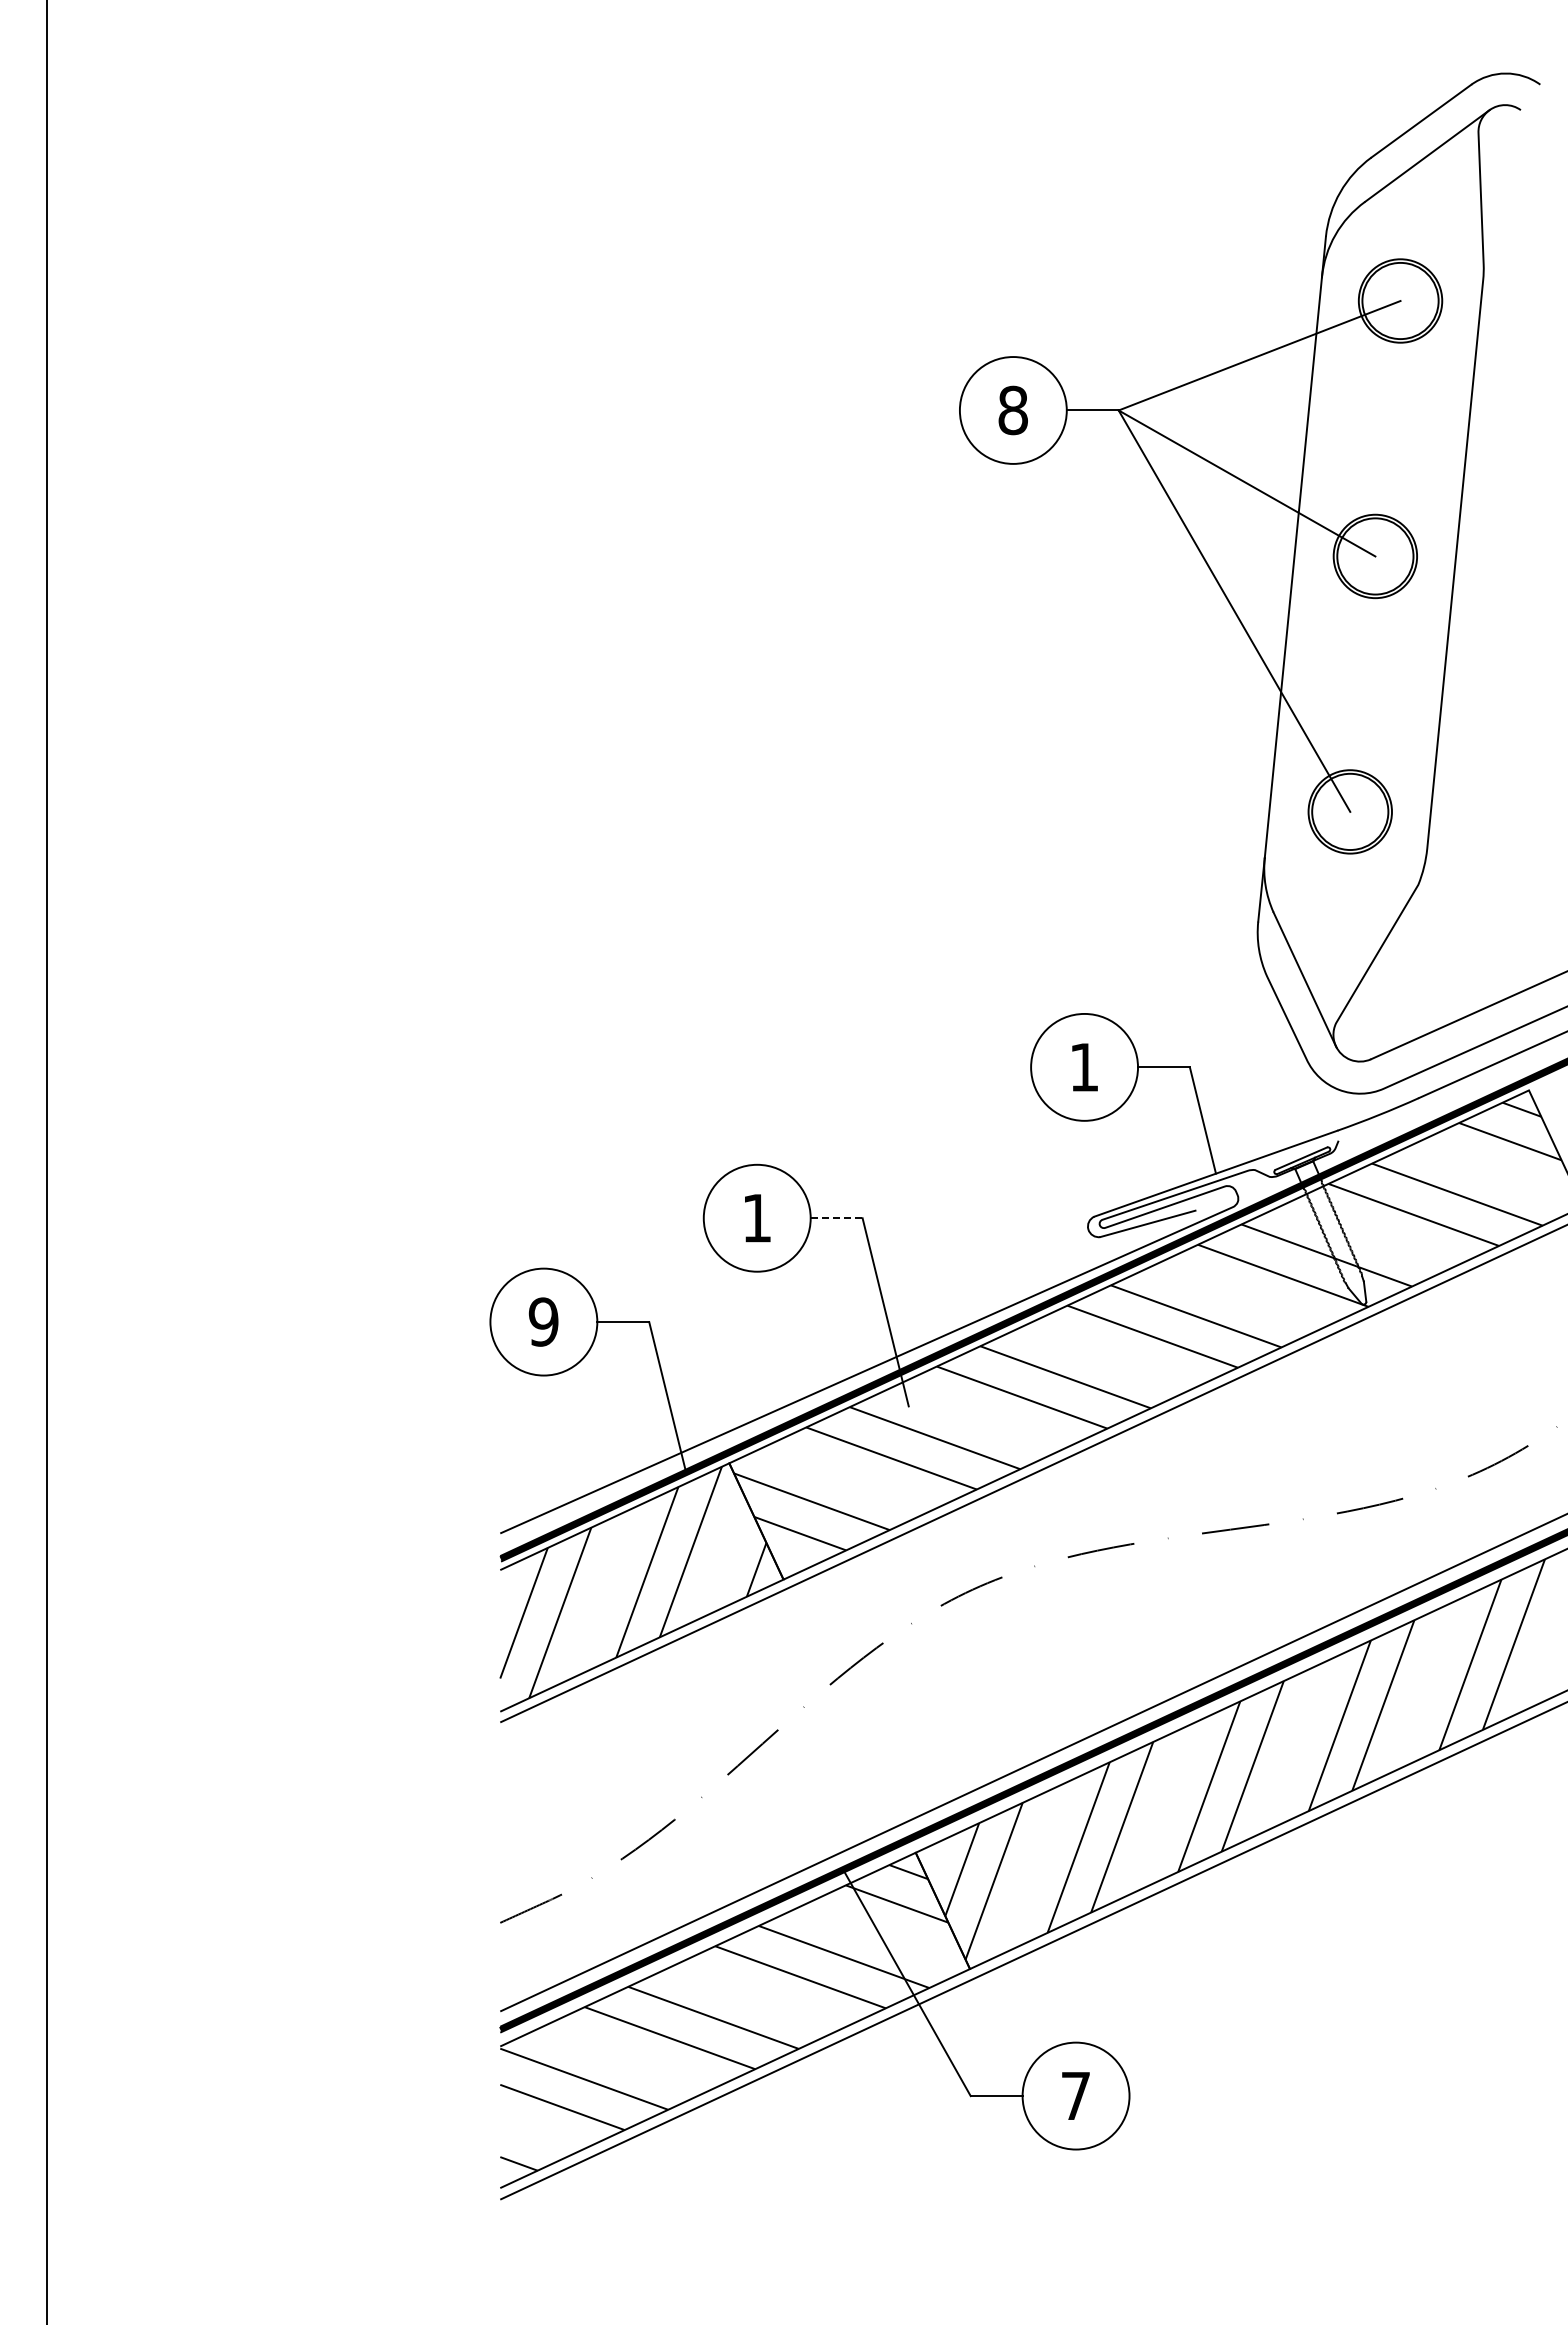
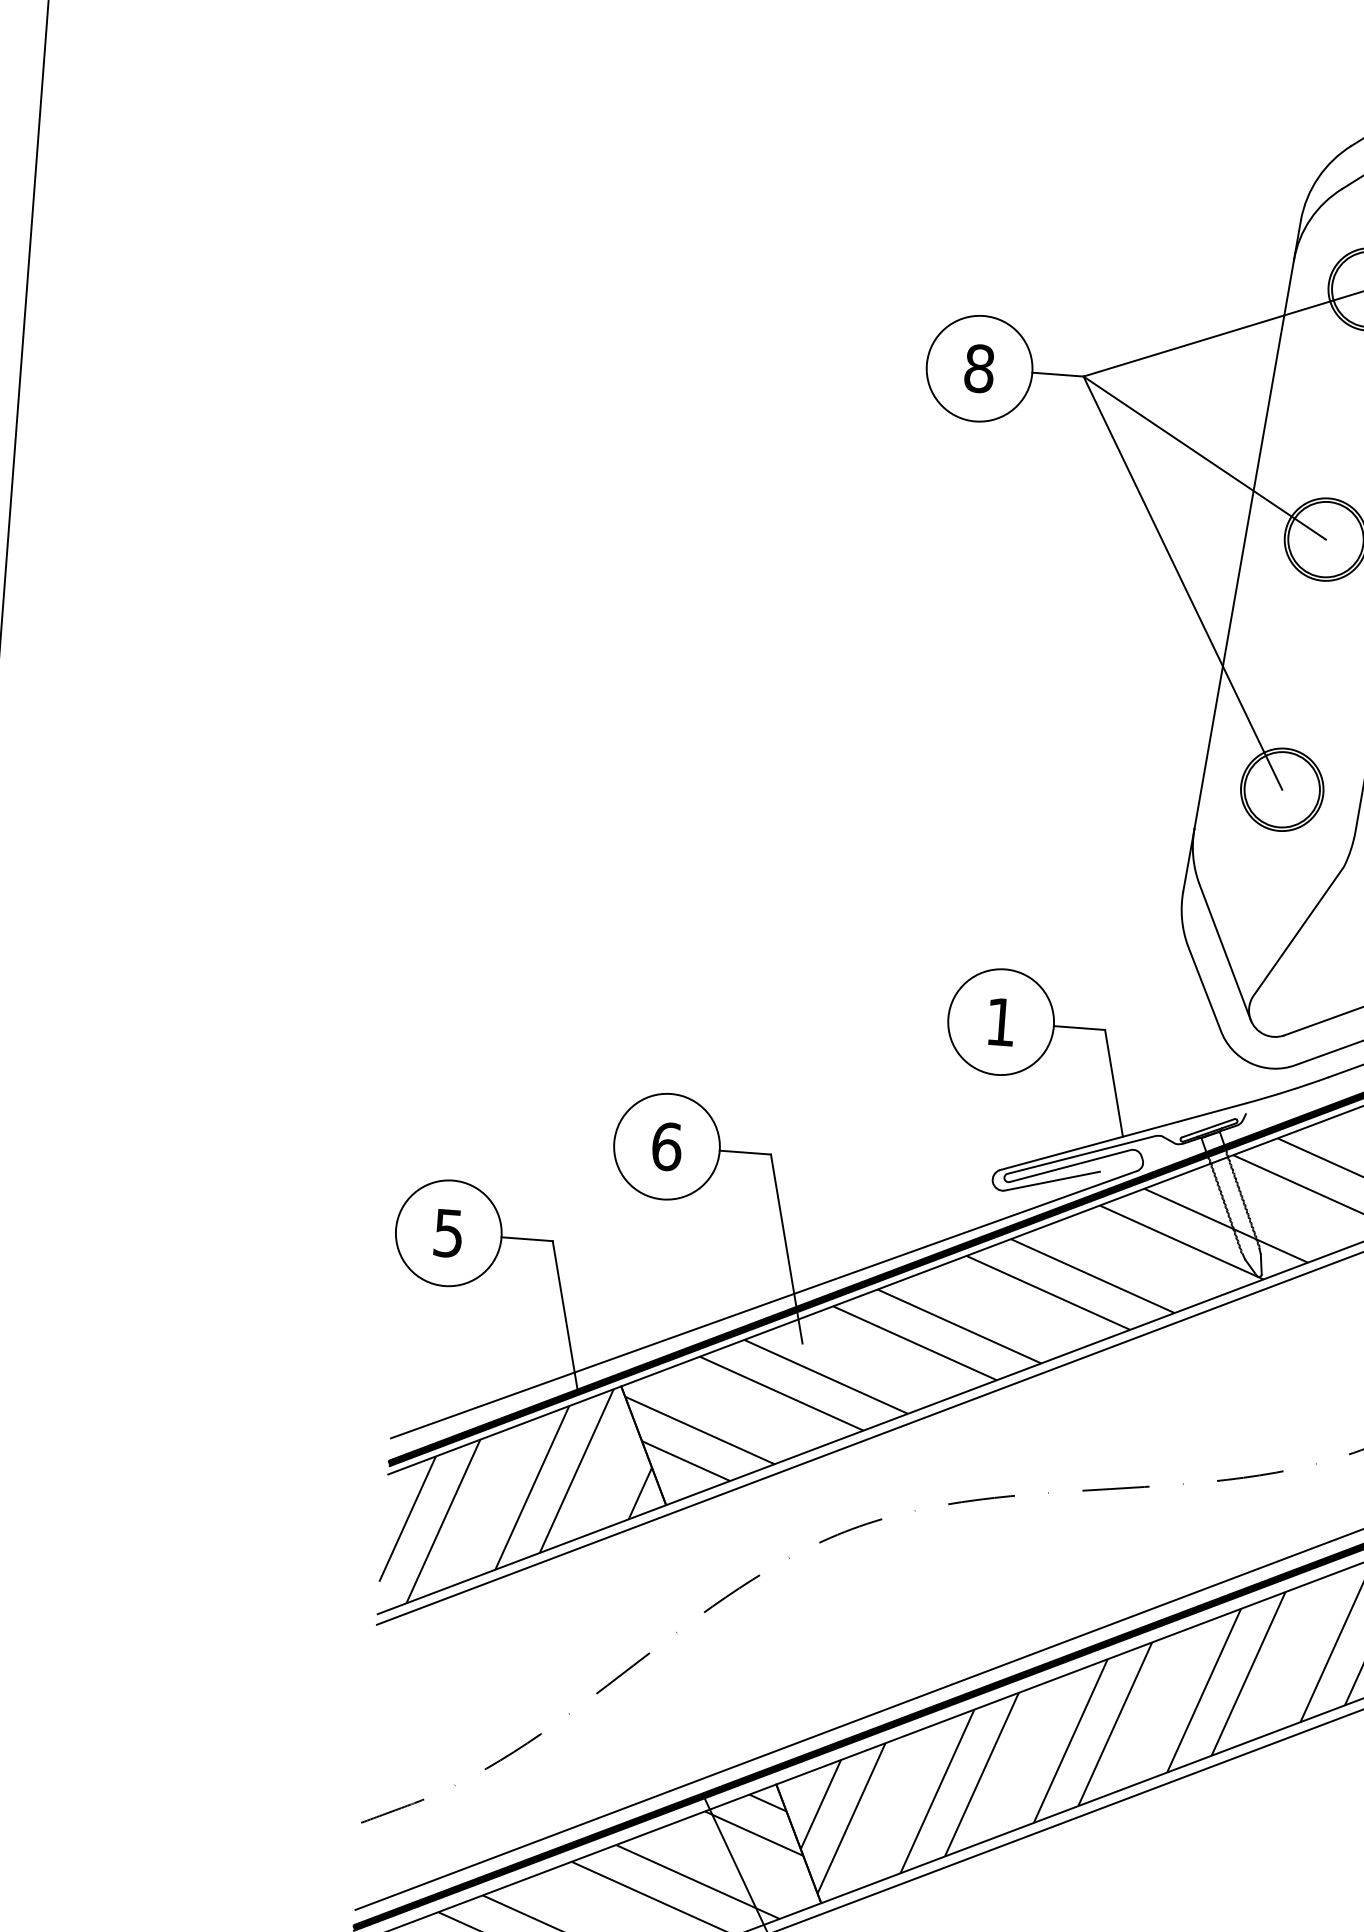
text: (757, 1217) -> (667, 1145), 1 -> 6
line: (836, 1218) -> (745, 1152), dashed -> solid
text: (543, 1321) -> (448, 1232), 9 -> 5

